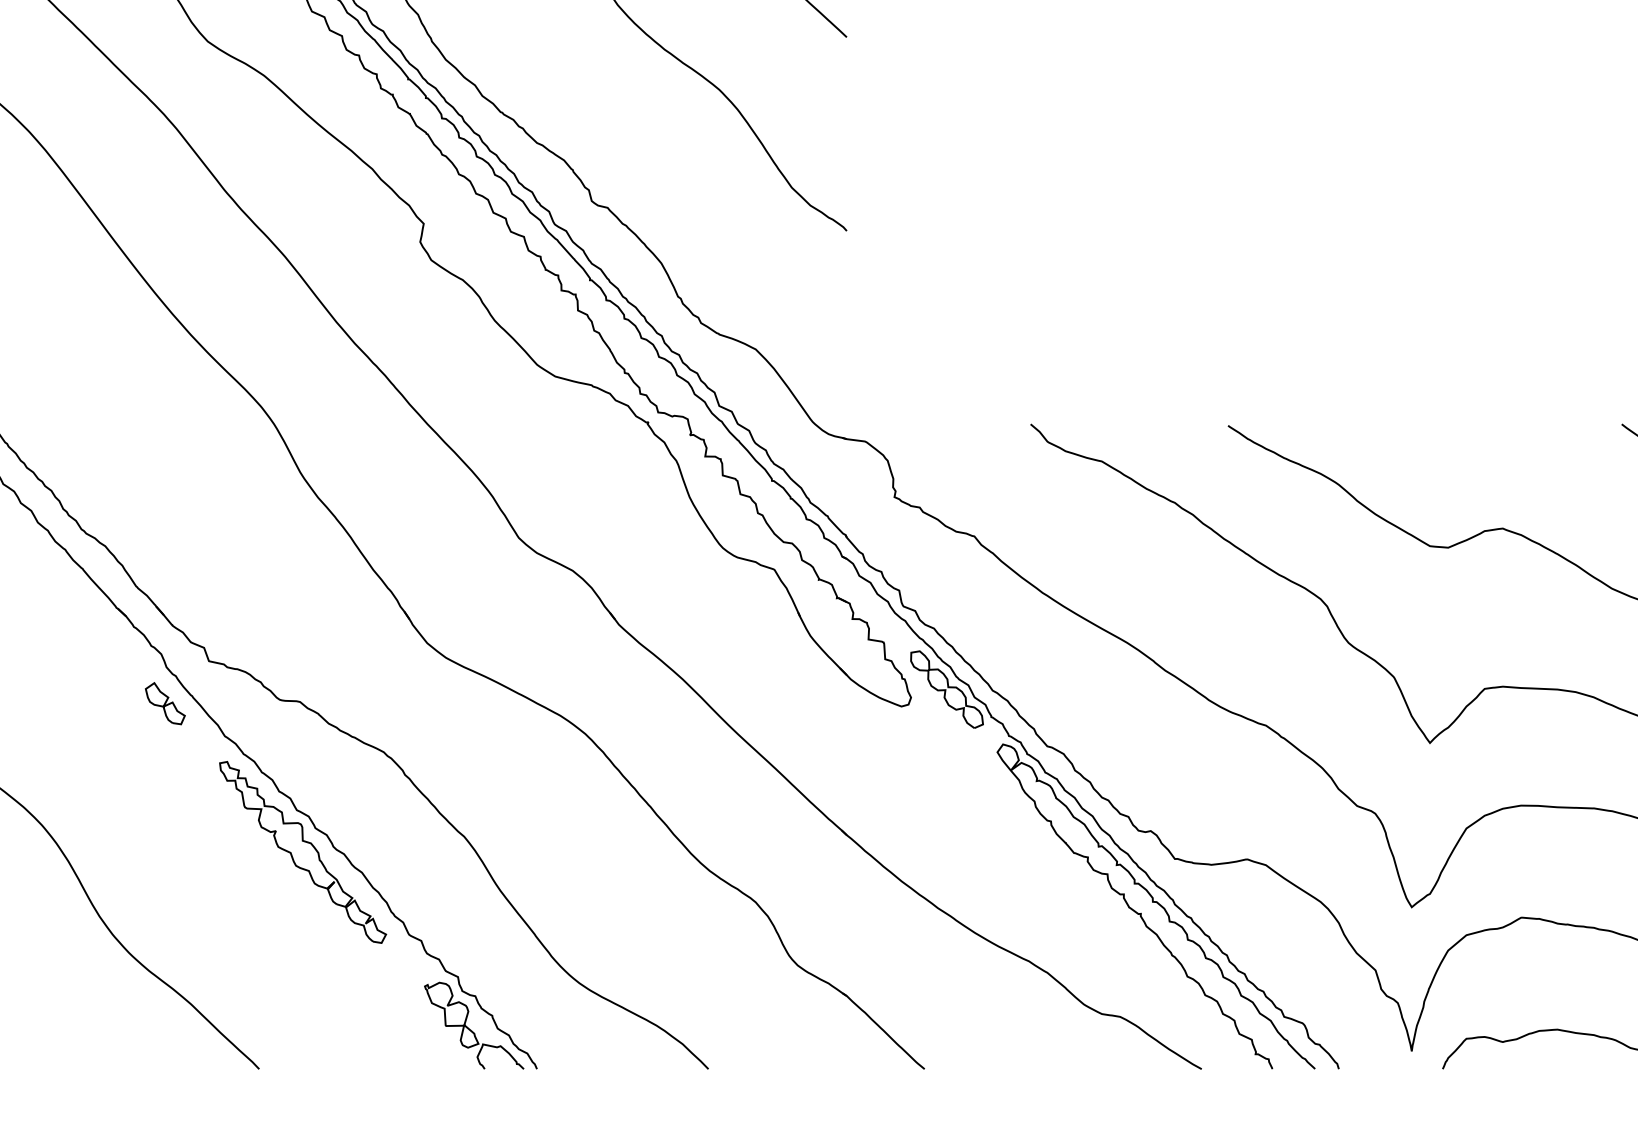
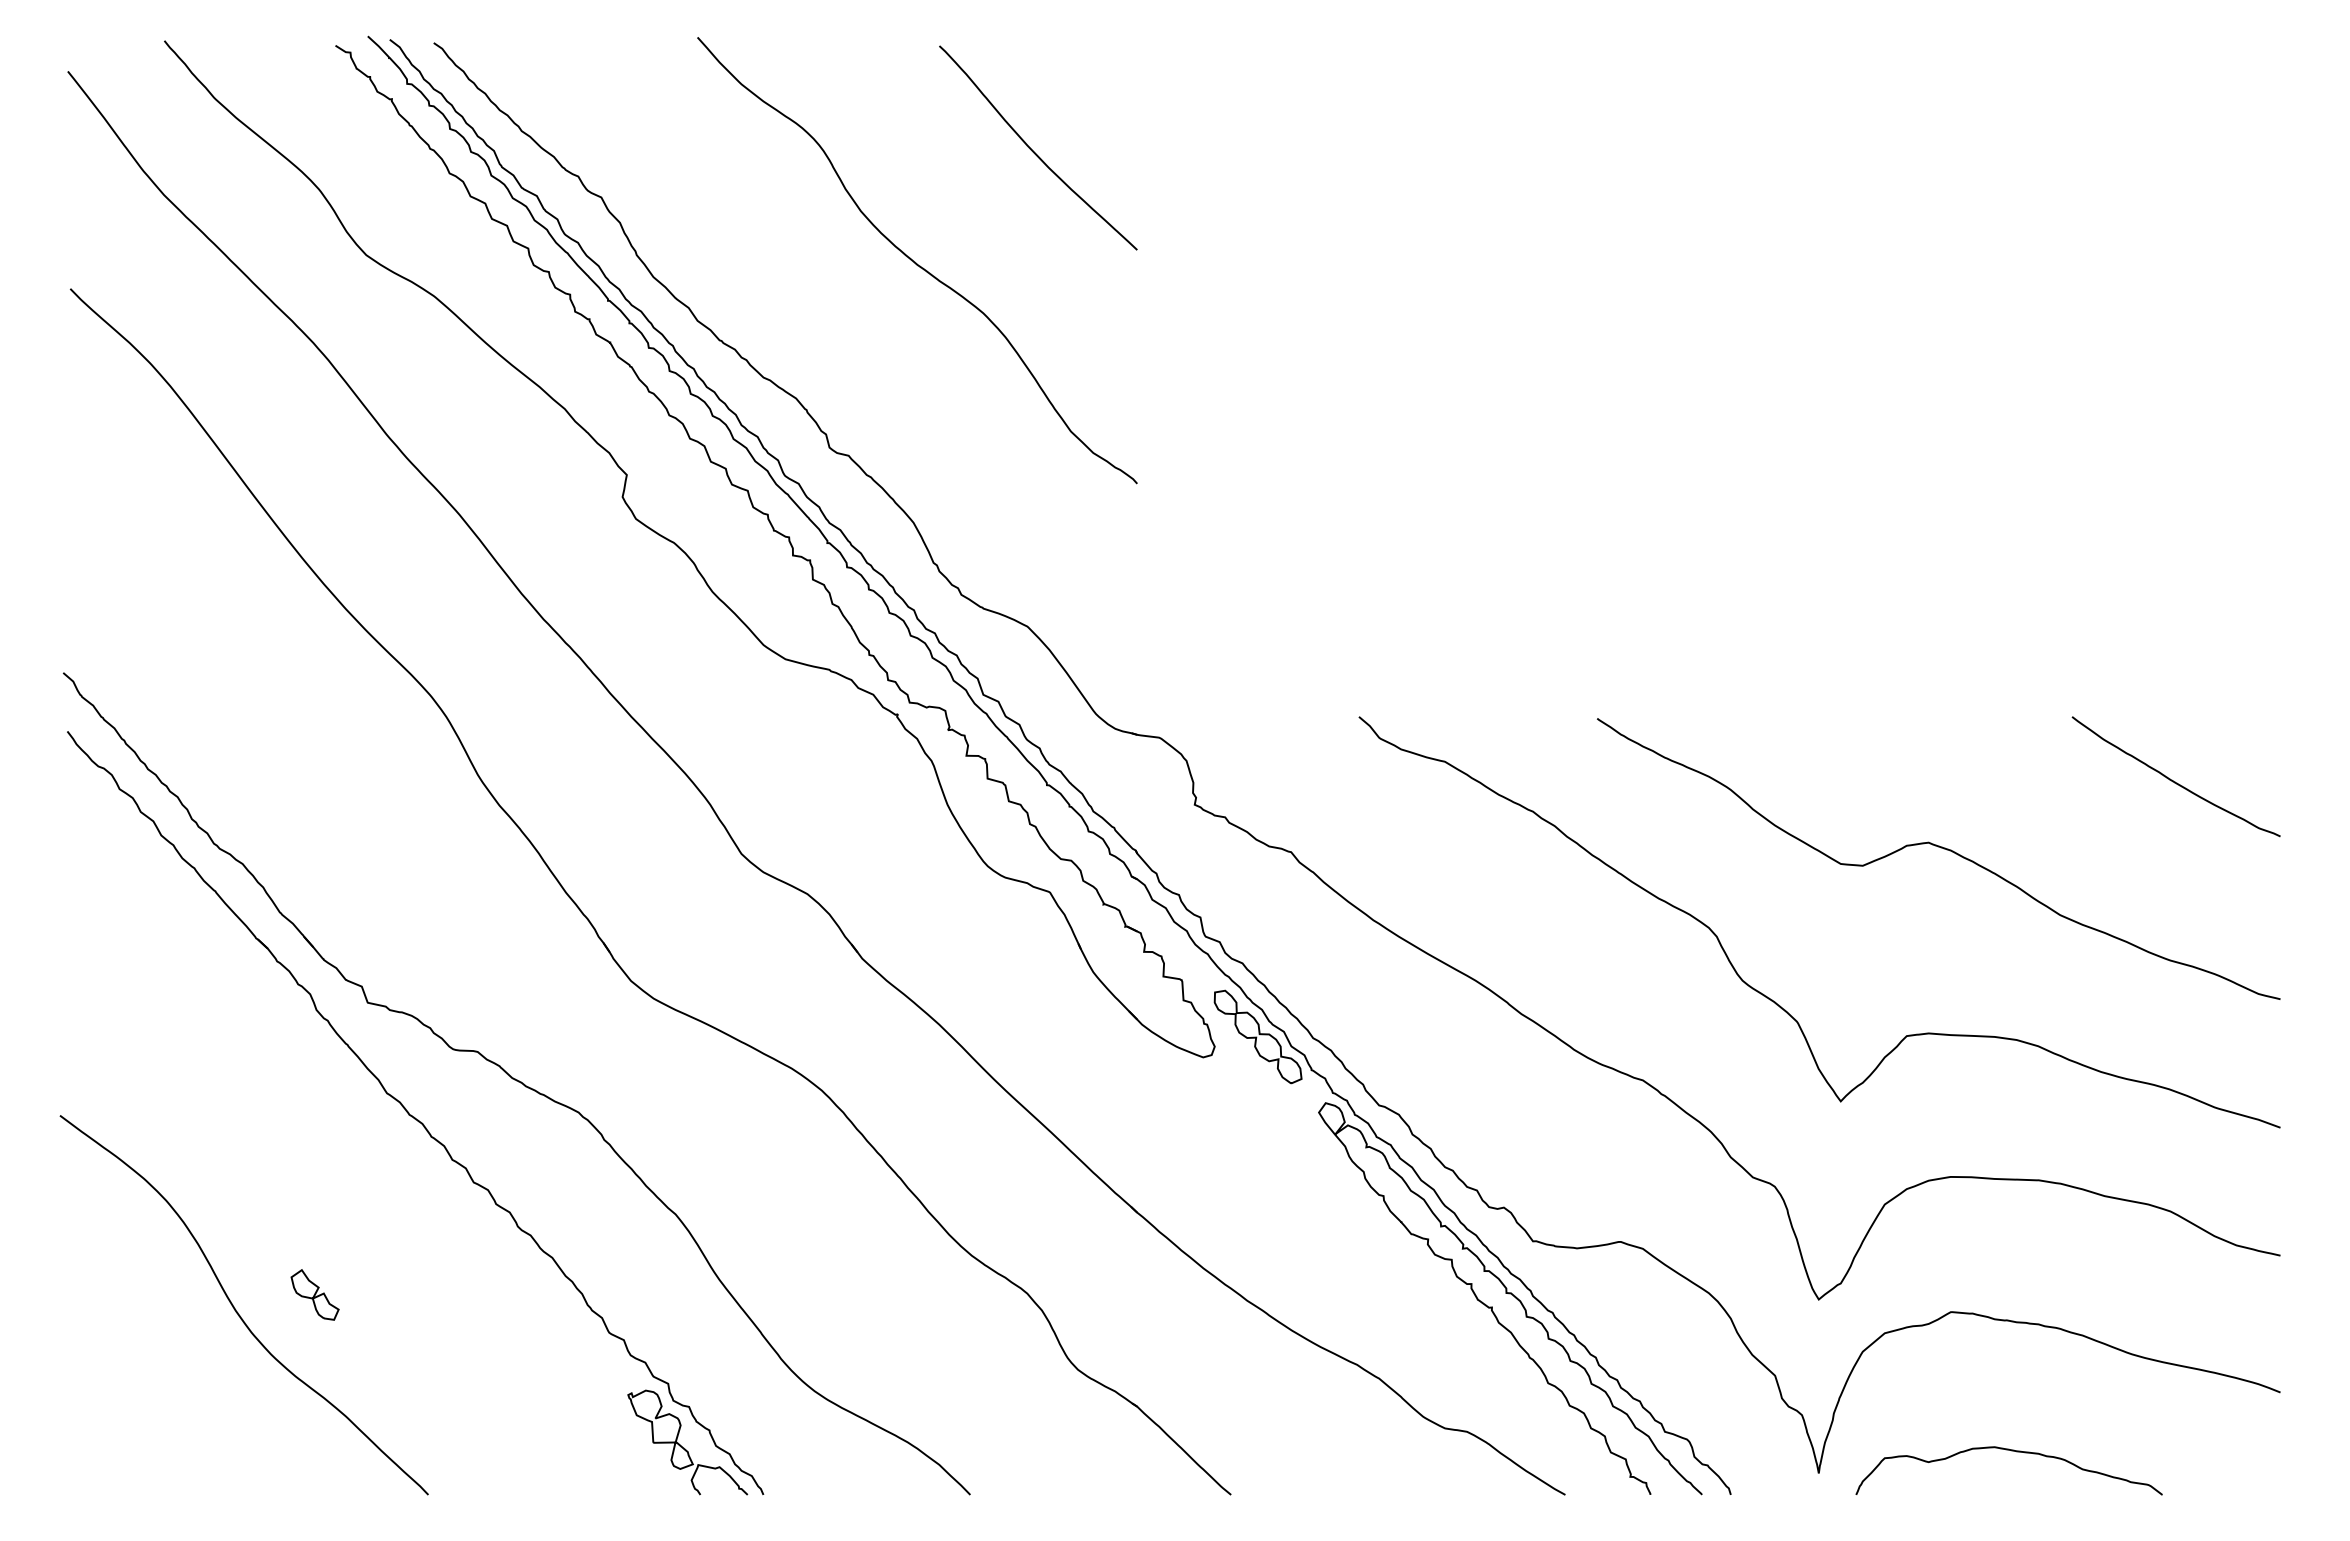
part: (164, 703) -> (314, 1294), moved
part: (303, 852) -> (481, 1233), removed

